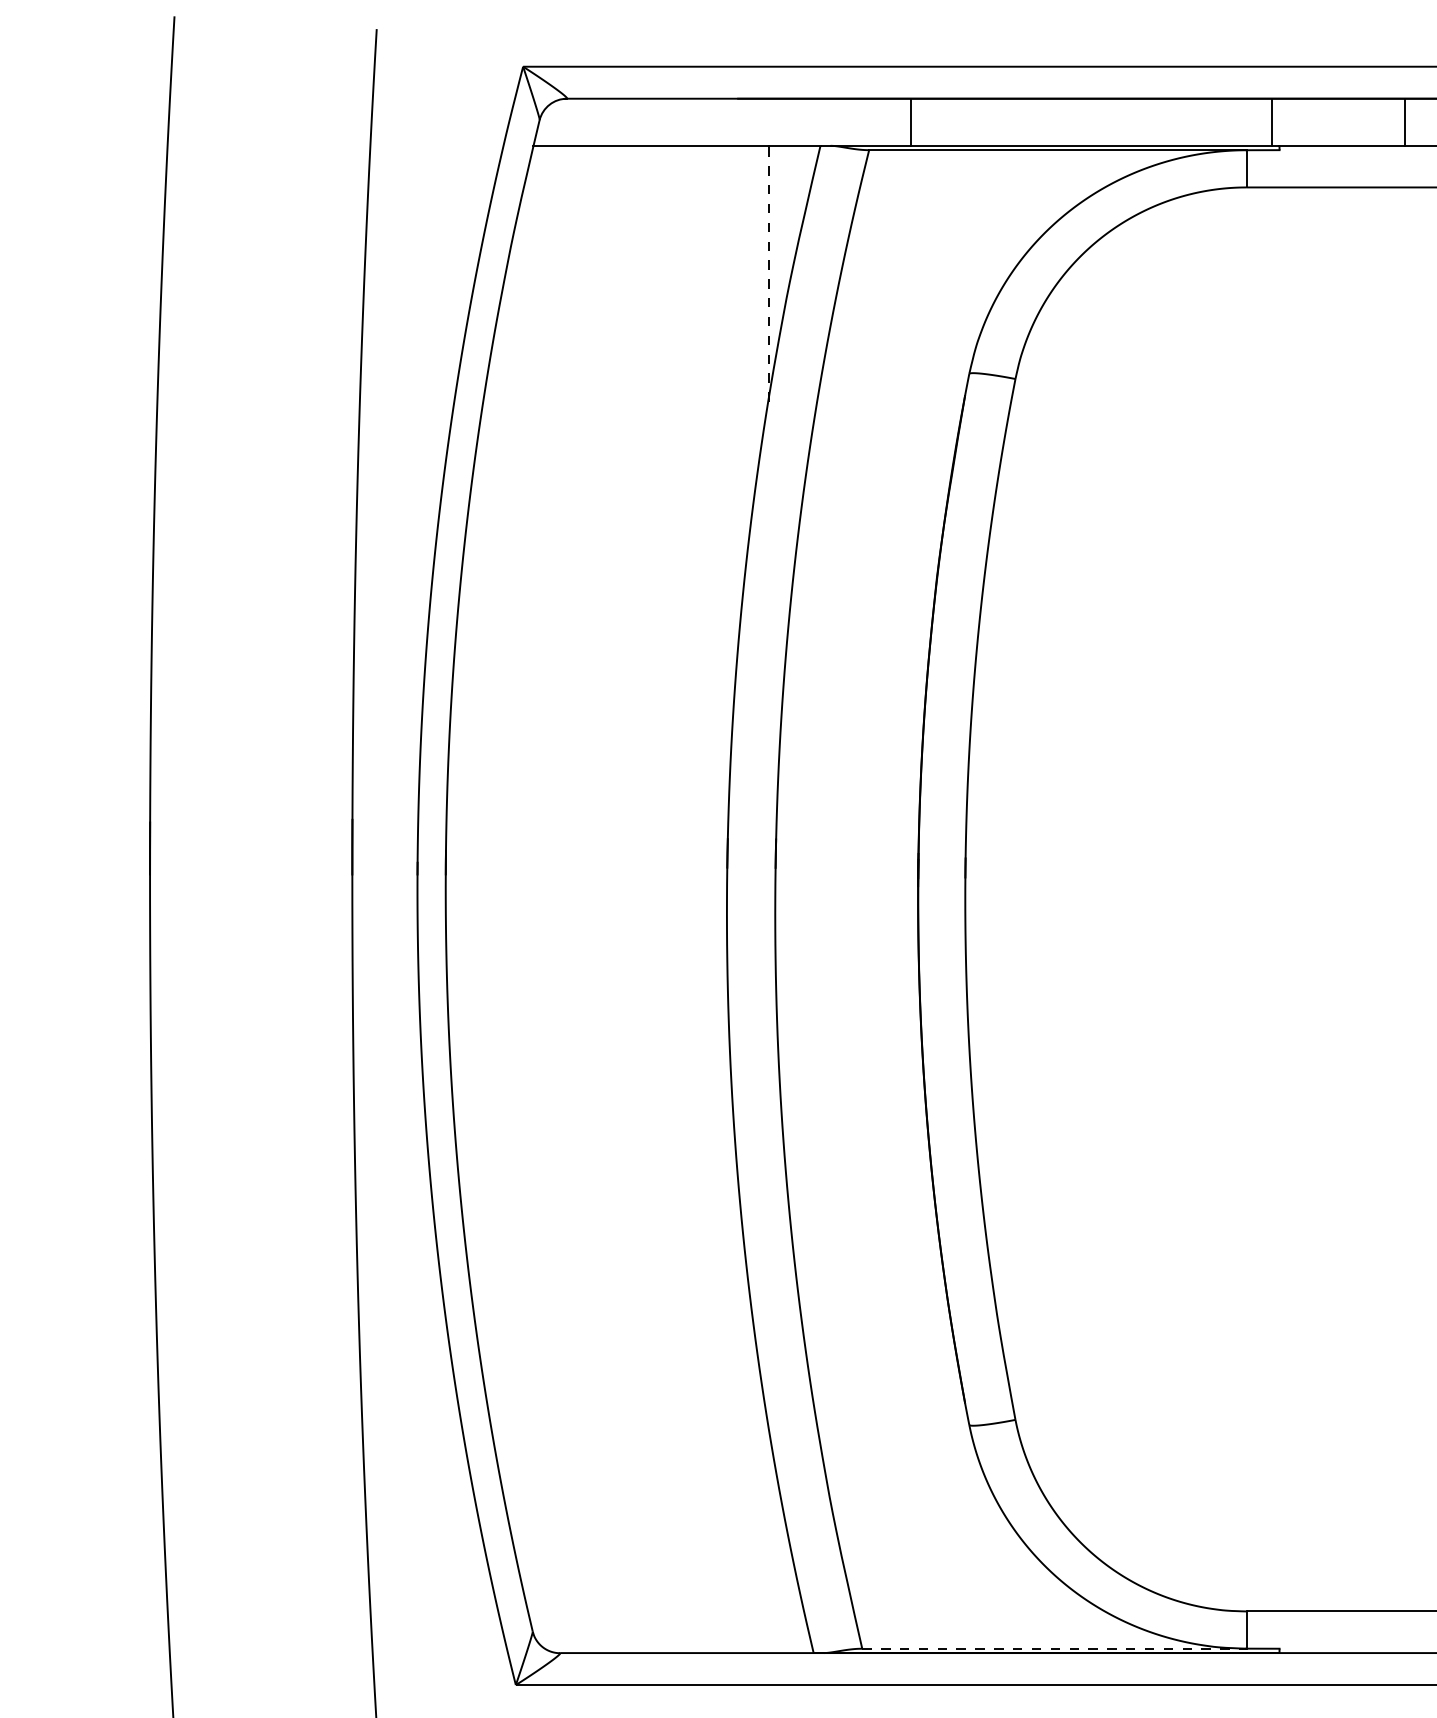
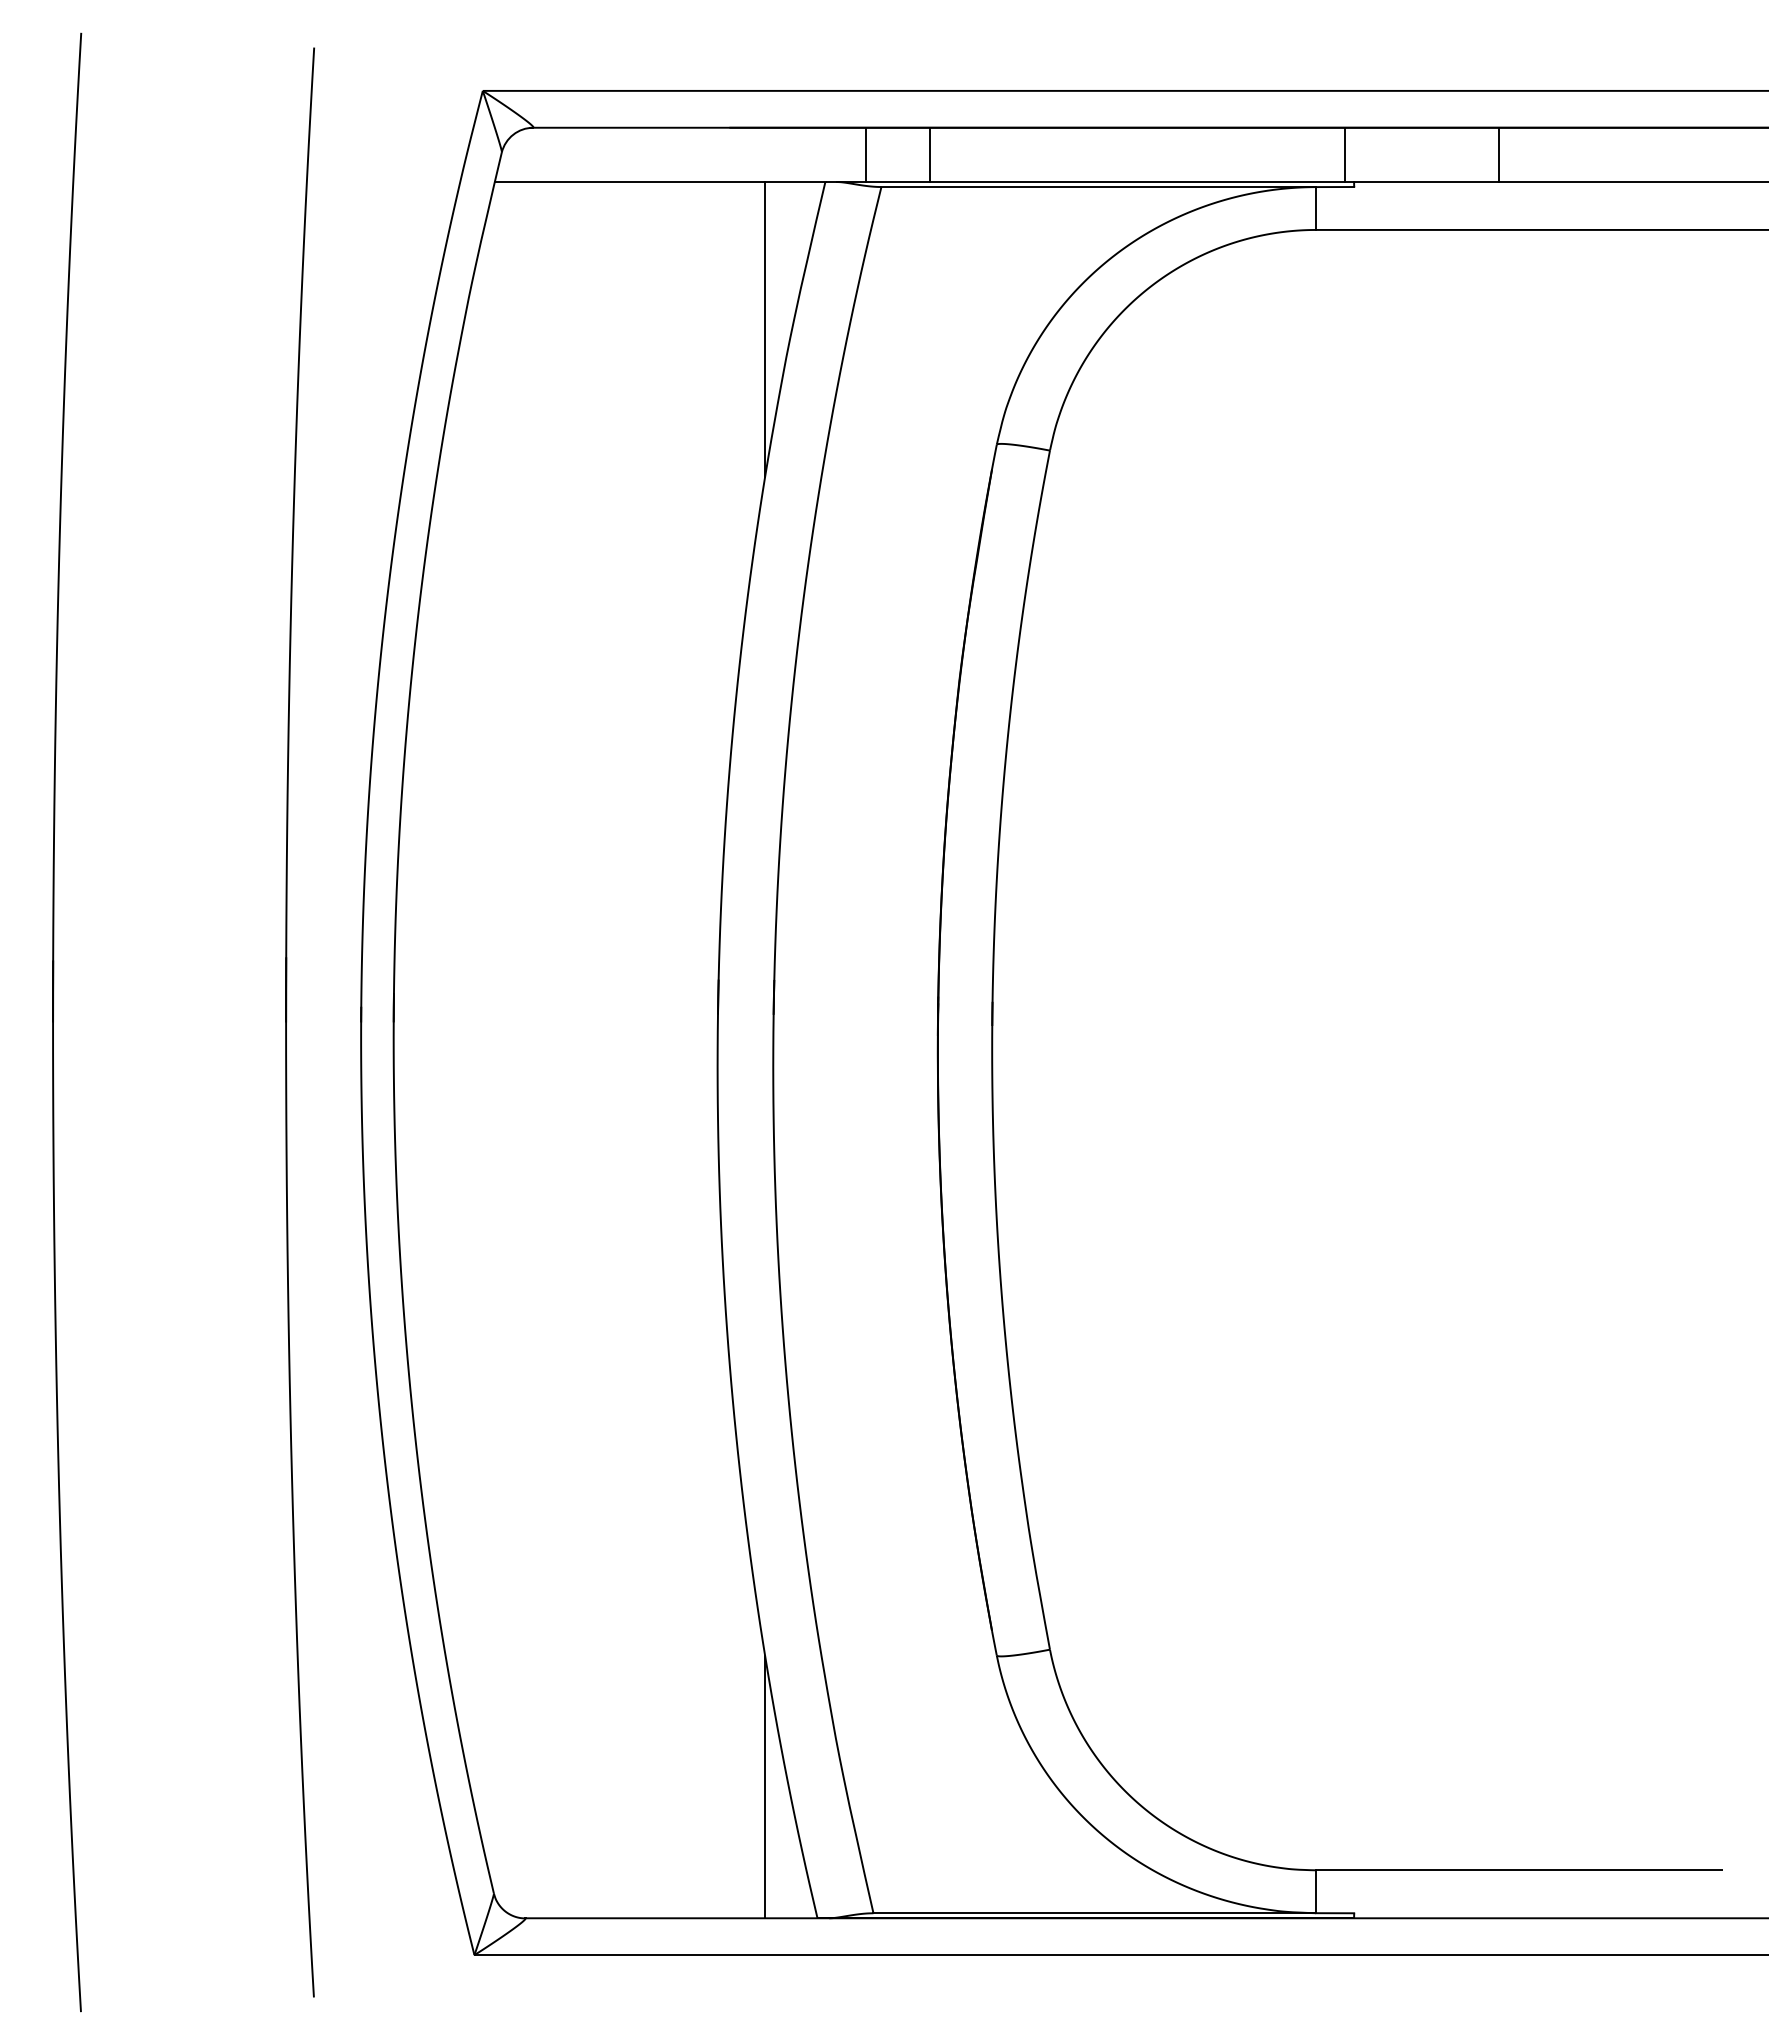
line: (856, 121) -> (866, 154), added
line: (768, 272) -> (765, 328), dashed -> solid
line: (768, 1539) -> (765, 1787), added
line: (1054, 1648) -> (1095, 1913), dashed -> solid

